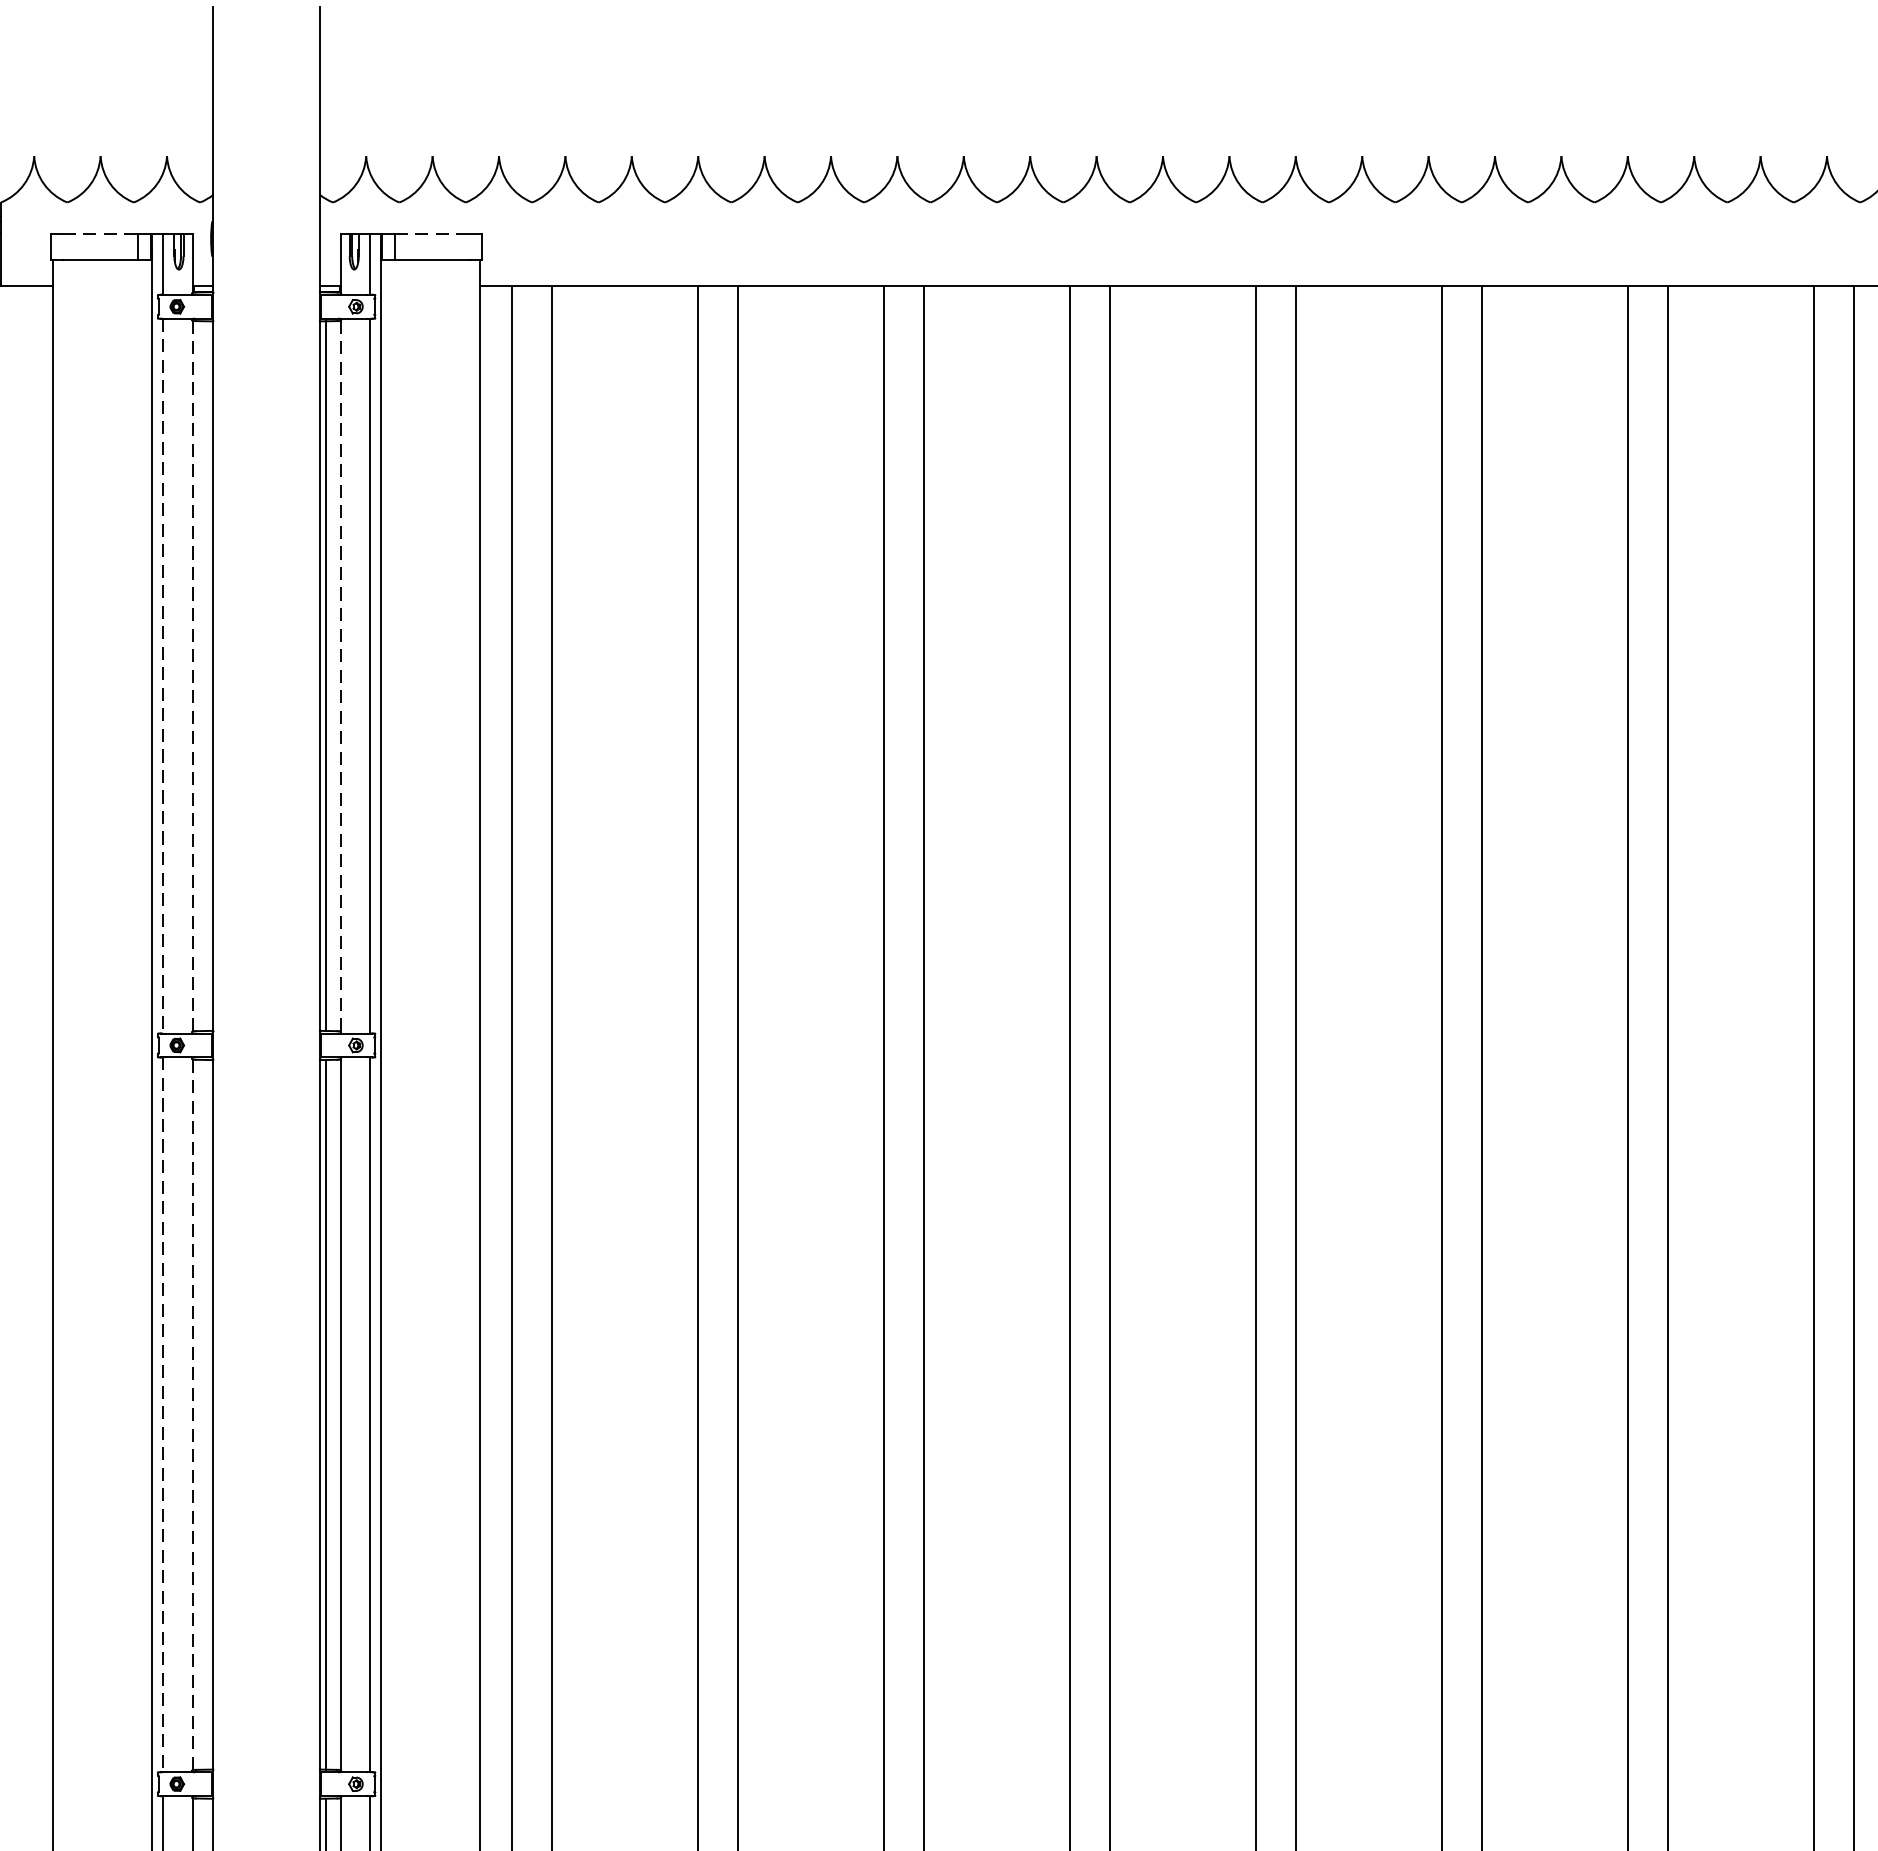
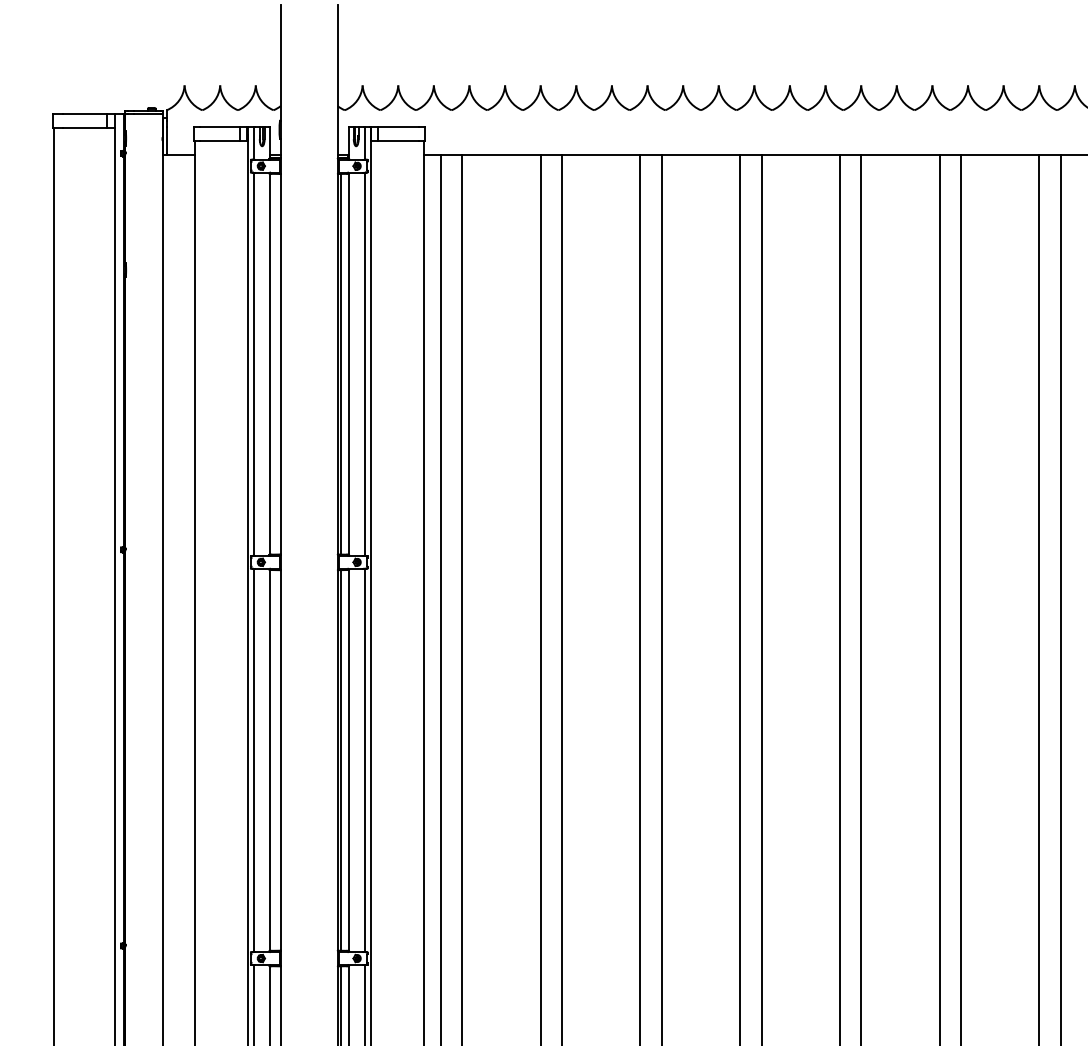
line: (101, 234) -> (220, 127), dashed -> solid
line: (433, 234) -> (398, 127), dashed -> solid
line: (162, 676) -> (253, 364), dashed -> solid
line: (192, 676) -> (269, 364), dashed -> solid
line: (339, 676) -> (348, 364), dashed -> solid
line: (162, 1414) -> (253, 760), dashed -> solid
line: (192, 1414) -> (269, 760), dashed -> solid

